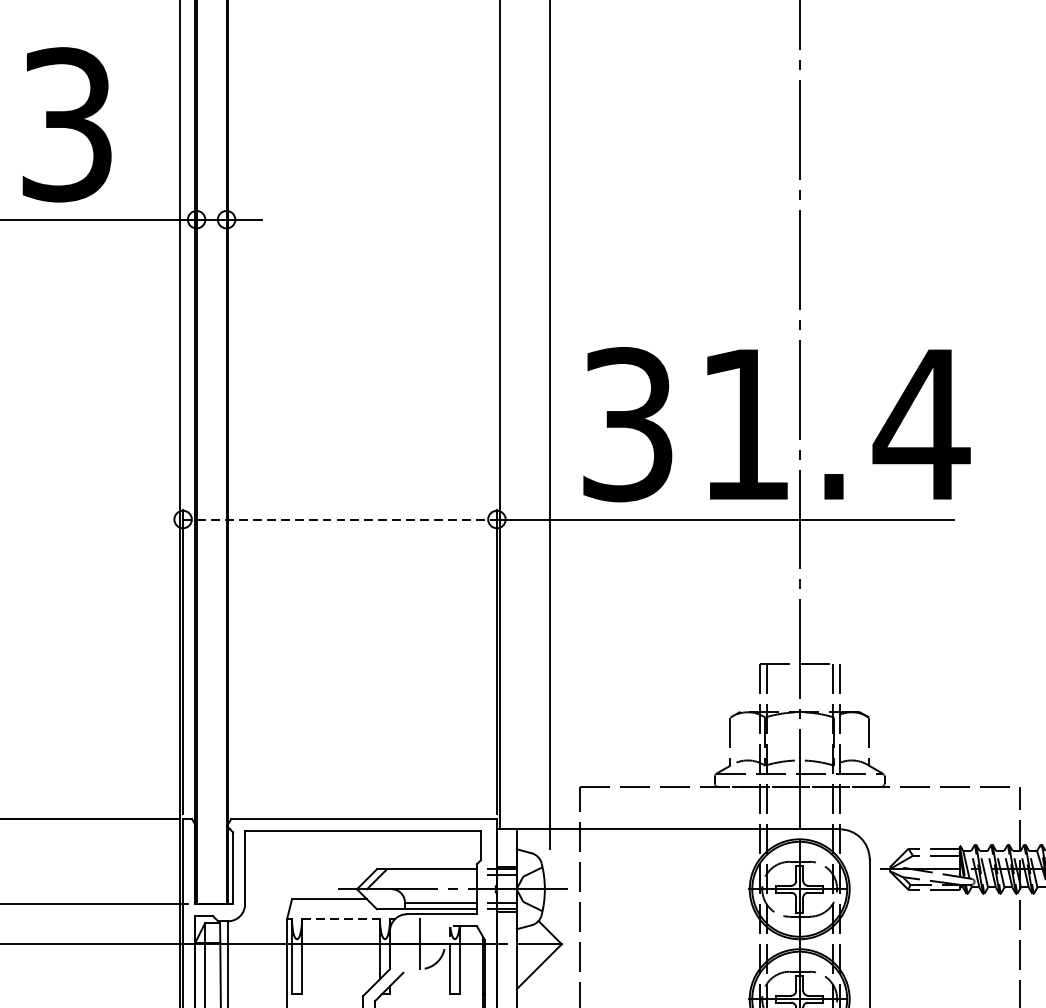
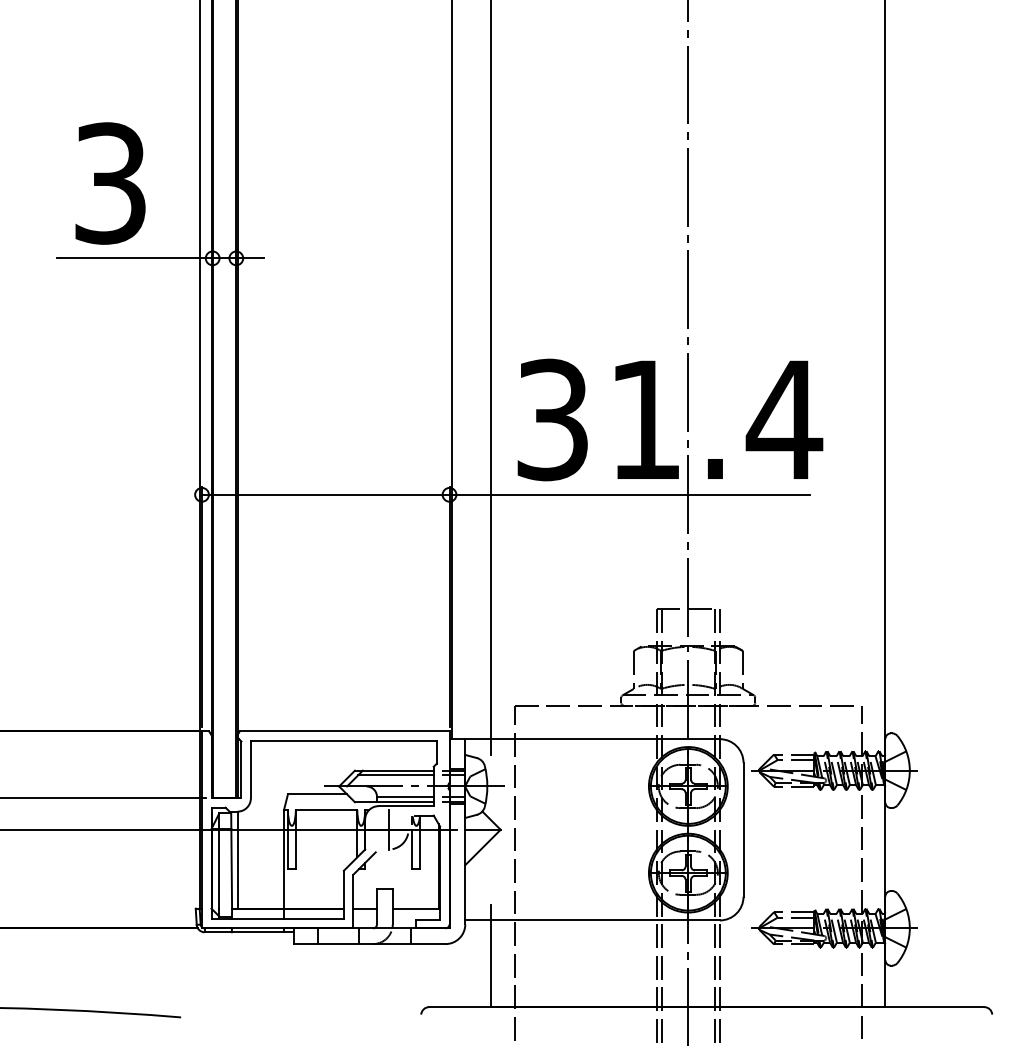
line: (339, 519) -> (325, 494), dashed -> solid
line: (428, 875) -> (395, 775), added
line: (340, 919) -> (326, 810), dashed -> solid

